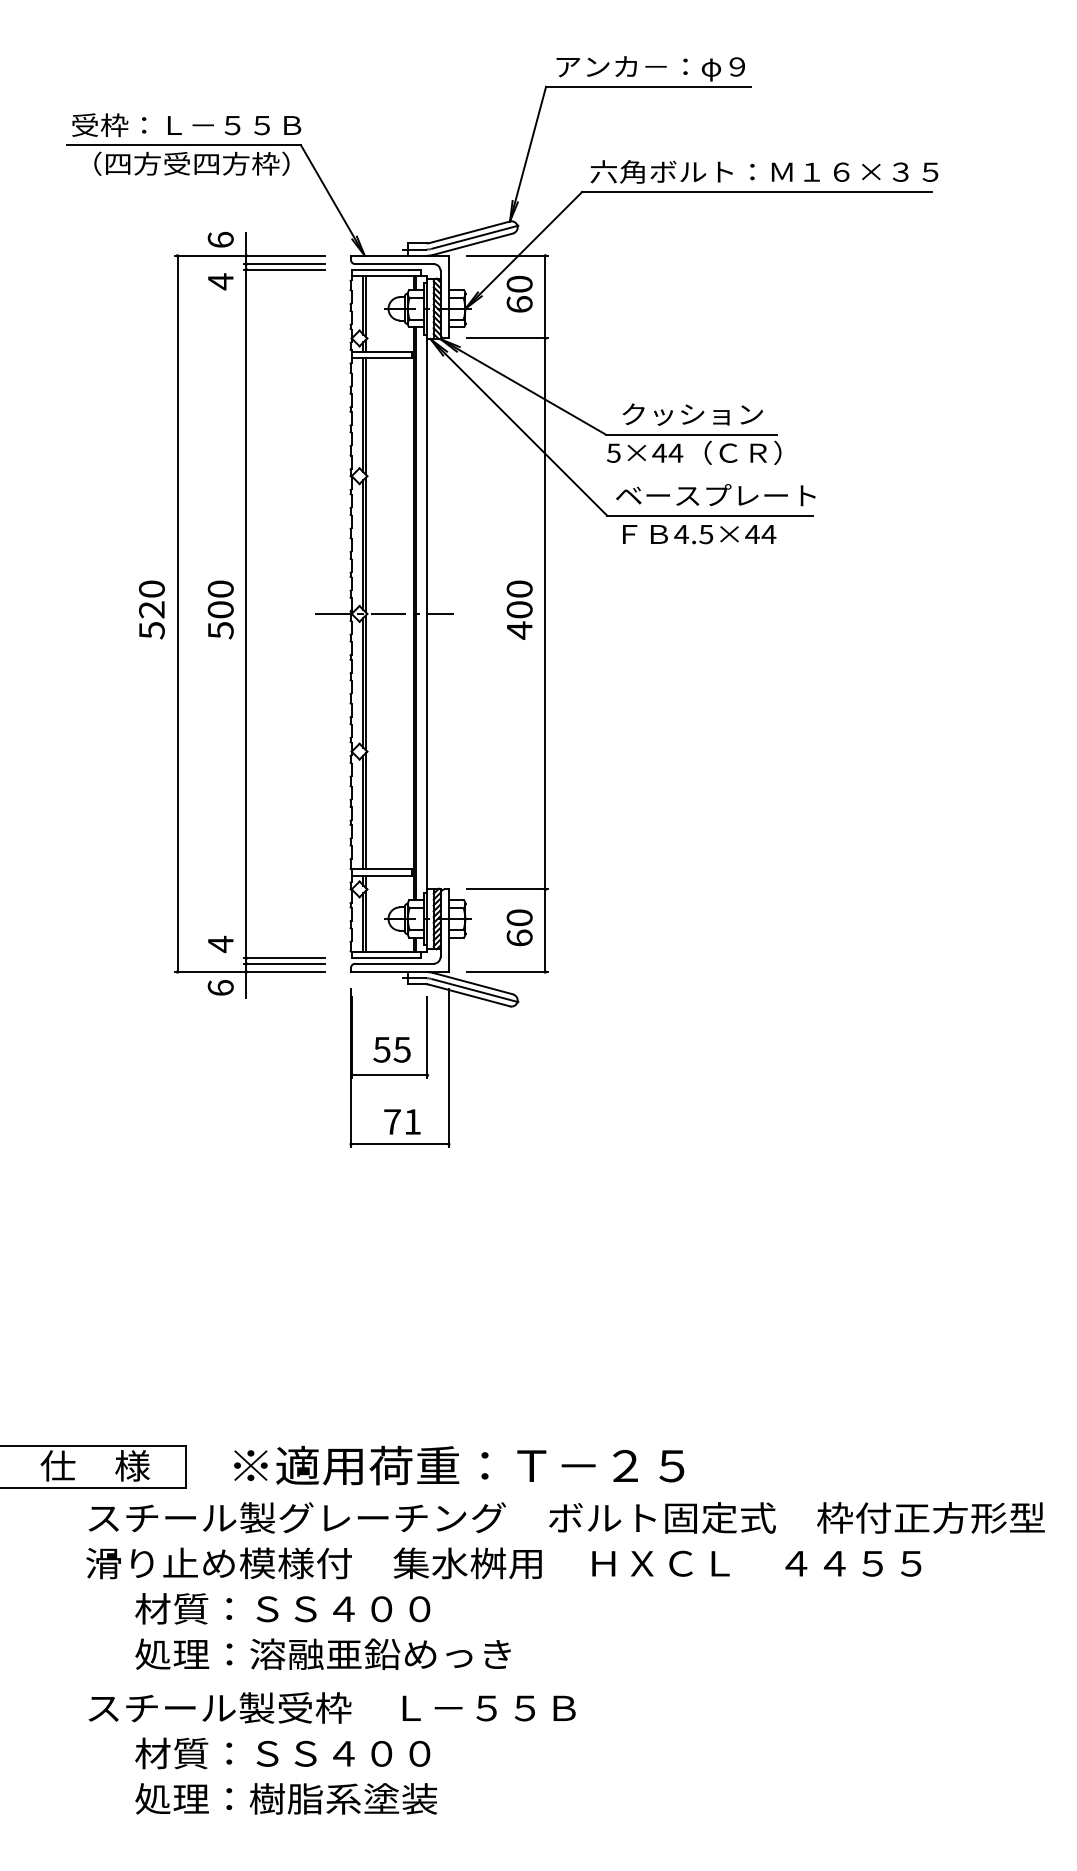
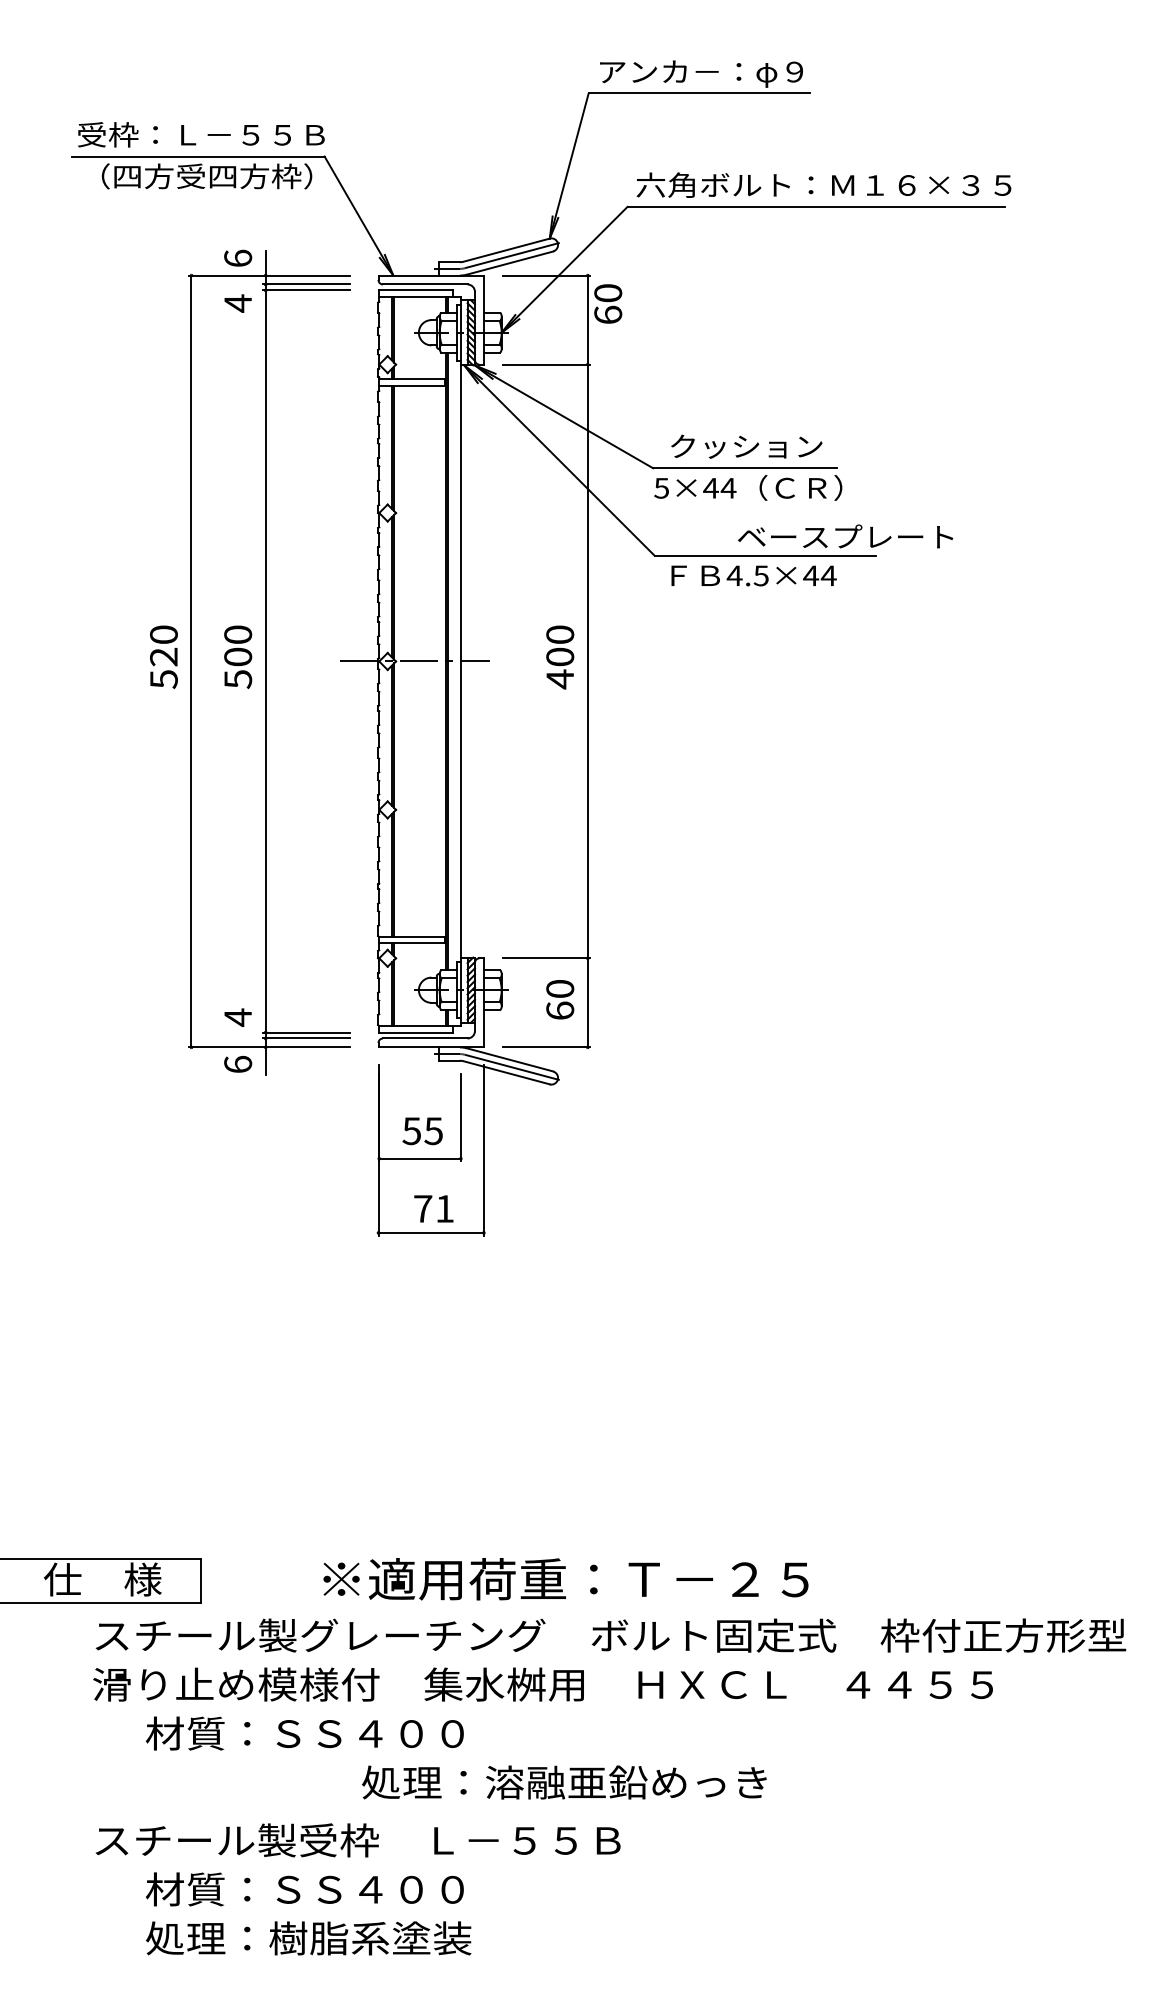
text: (519, 293) -> (608, 303), moved
text: (715, 495) -> (845, 536), moved
text: (458, 1465) -> (565, 1579), moved
text: (323, 1654) -> (564, 1782), moved

